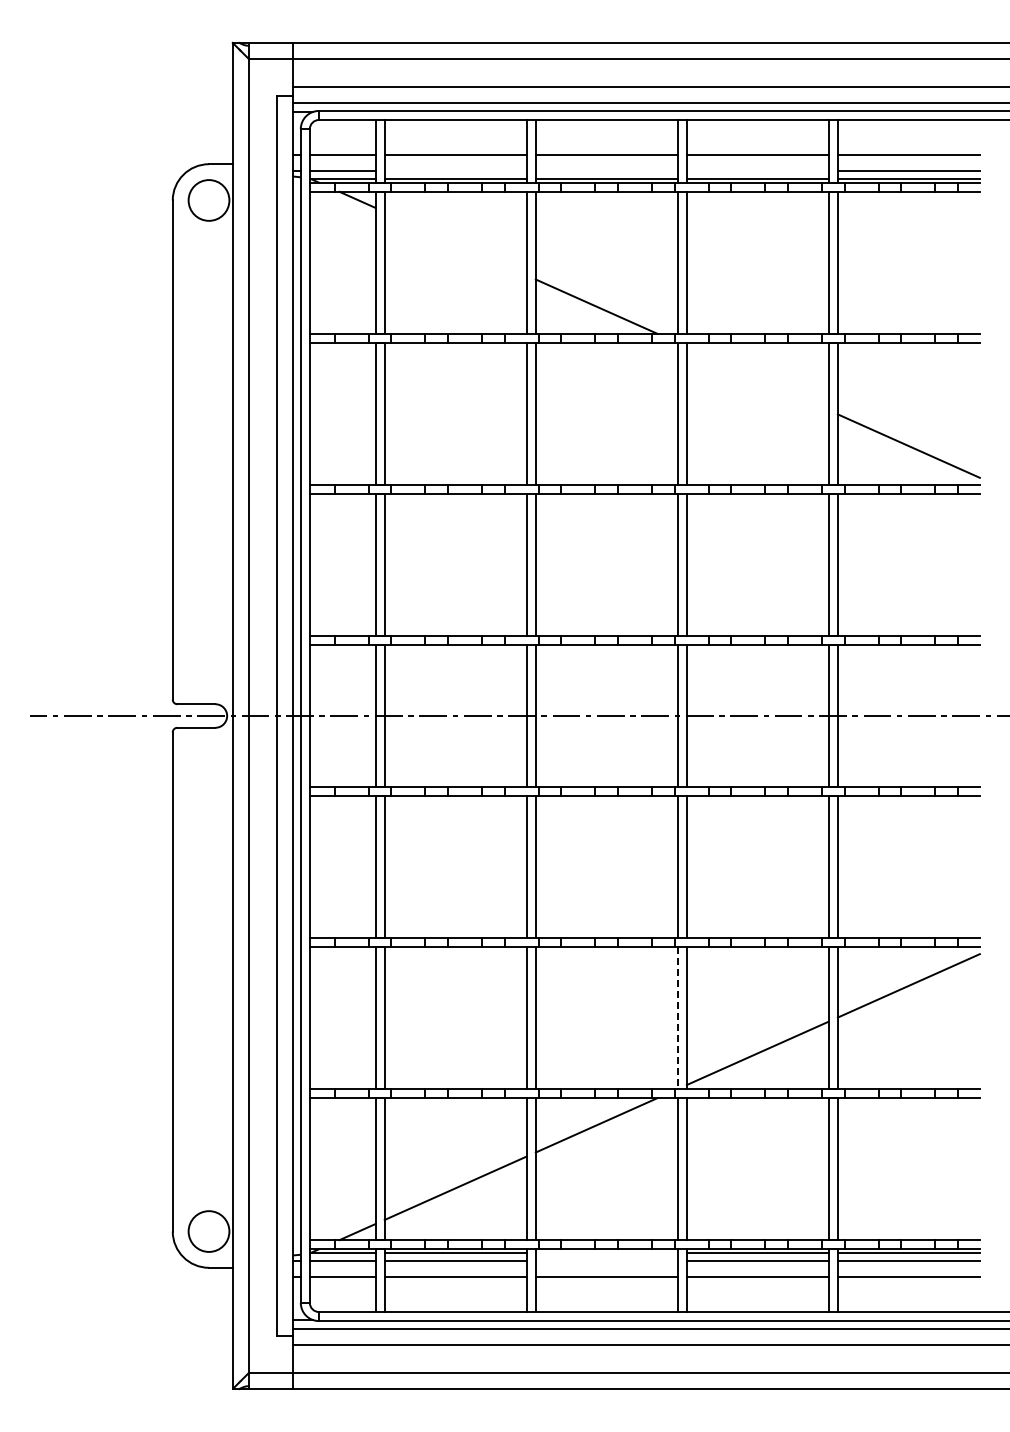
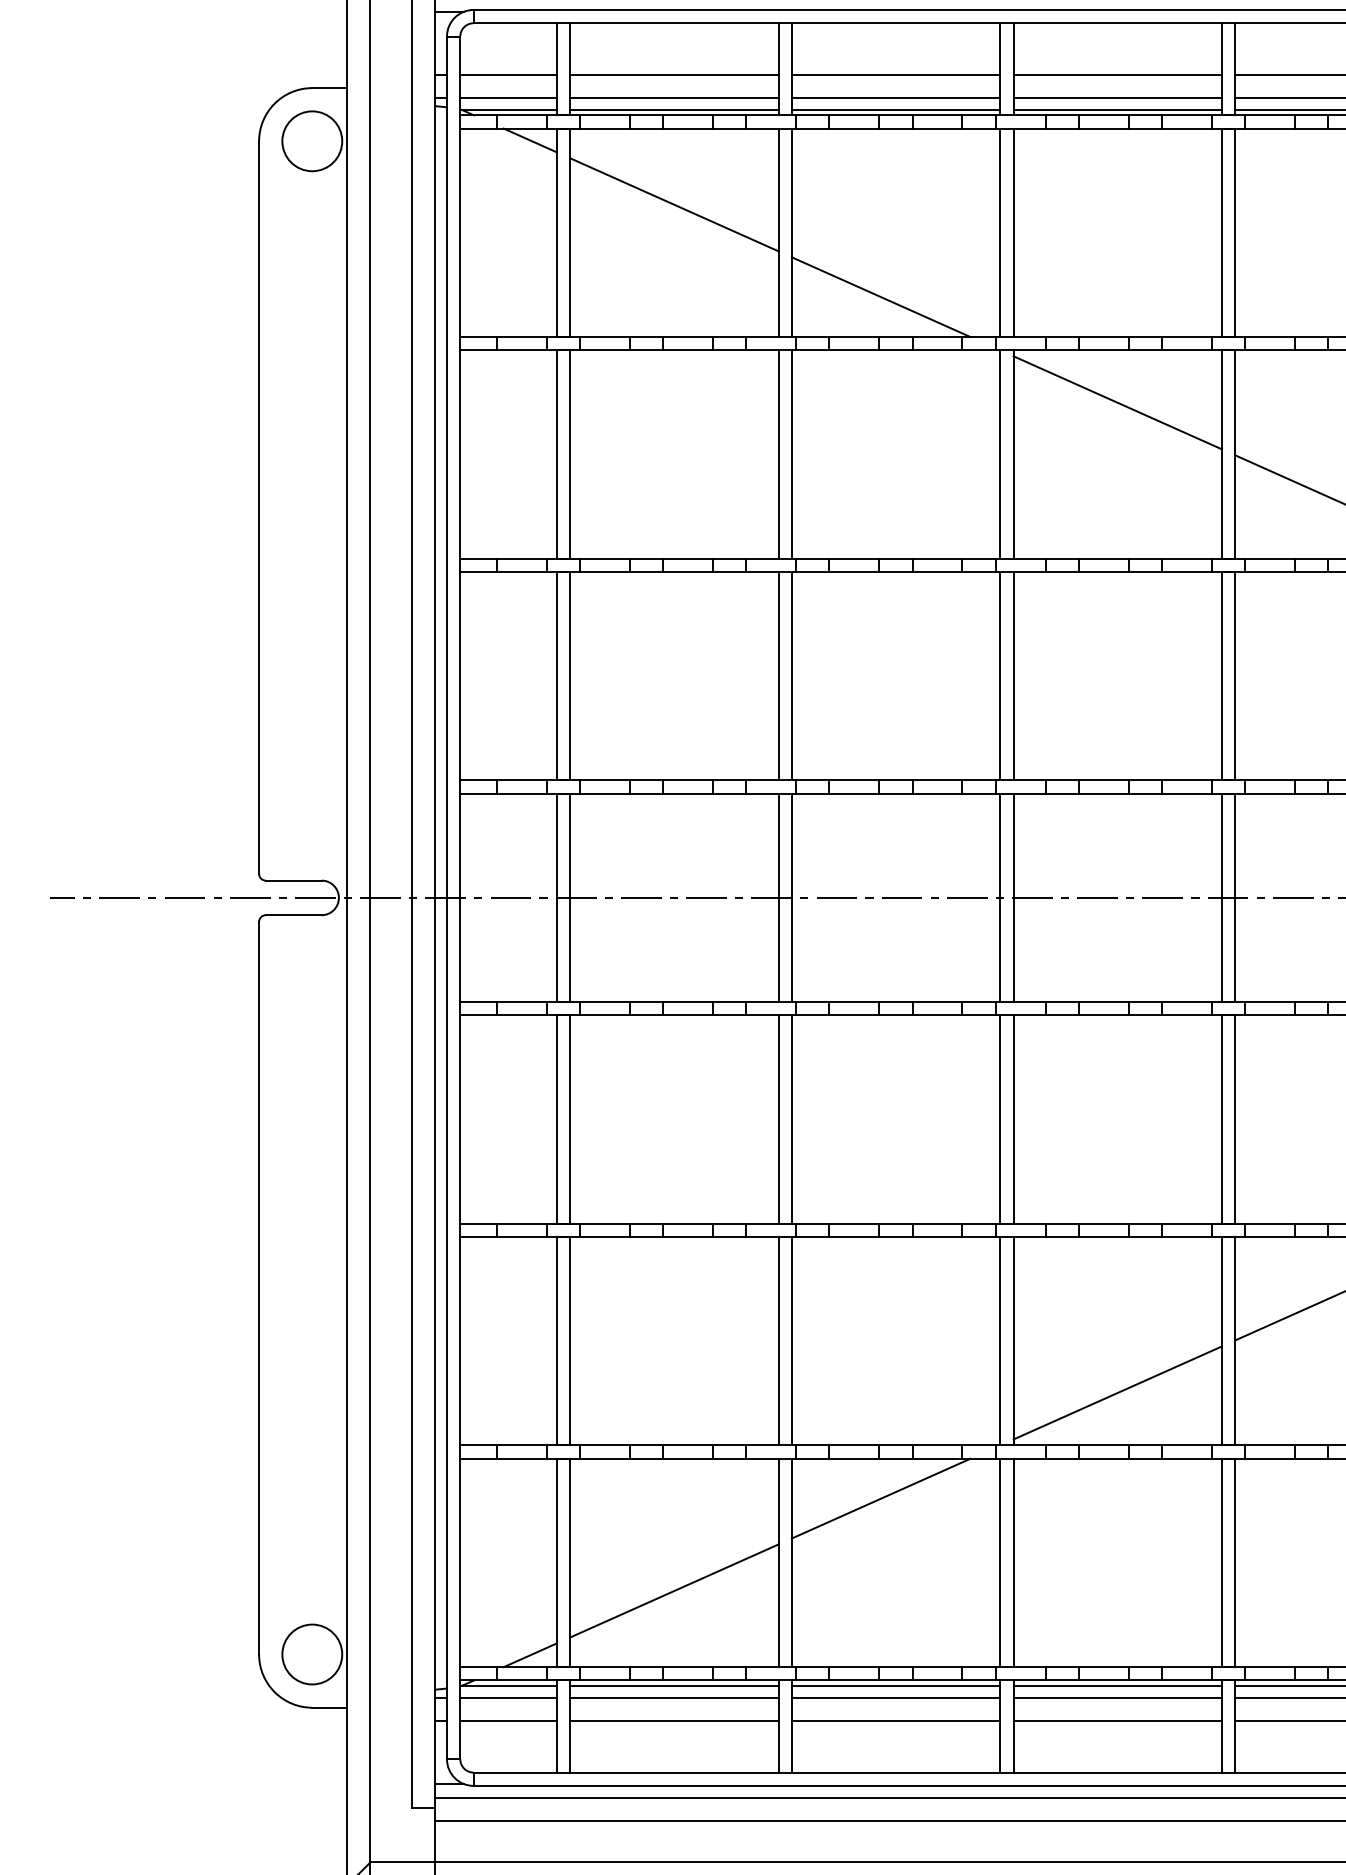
line: (455, 171) -> (674, 98), added
line: (606, 171) -> (895, 98), added
line: (757, 171) -> (1117, 98), added
line: (455, 243) -> (674, 204), added
line: (757, 378) -> (1117, 402), added
line: (677, 1018) -> (999, 1341), dashed -> solid
line: (606, 1252) -> (895, 1685), added
line: (606, 1261) -> (895, 1698), added

